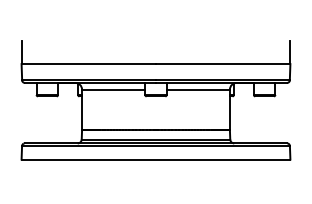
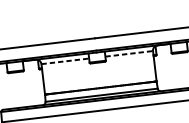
line: (113, 89) -> (65, 61), solid -> dashed
line: (198, 89) -> (129, 53), solid -> dashed

